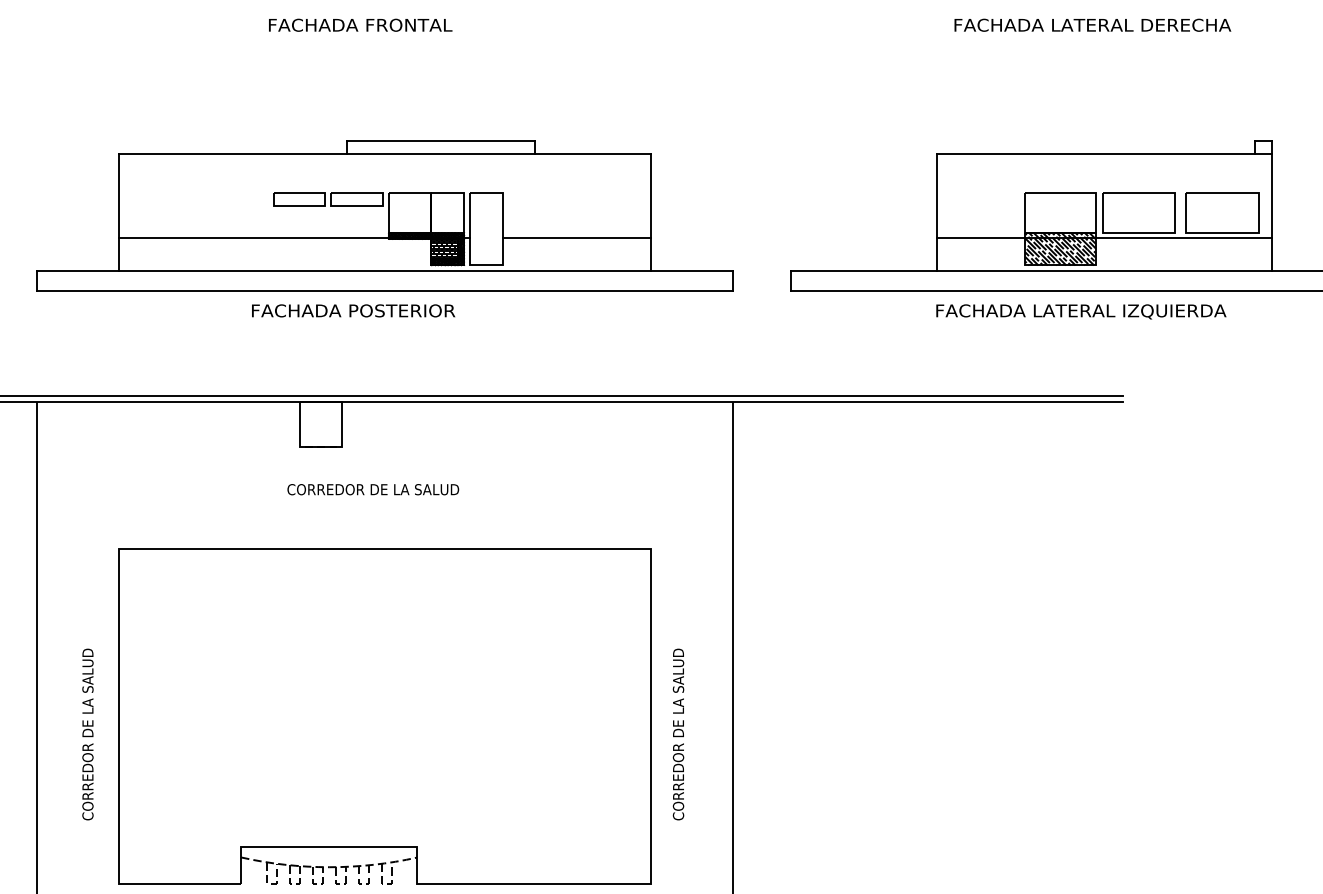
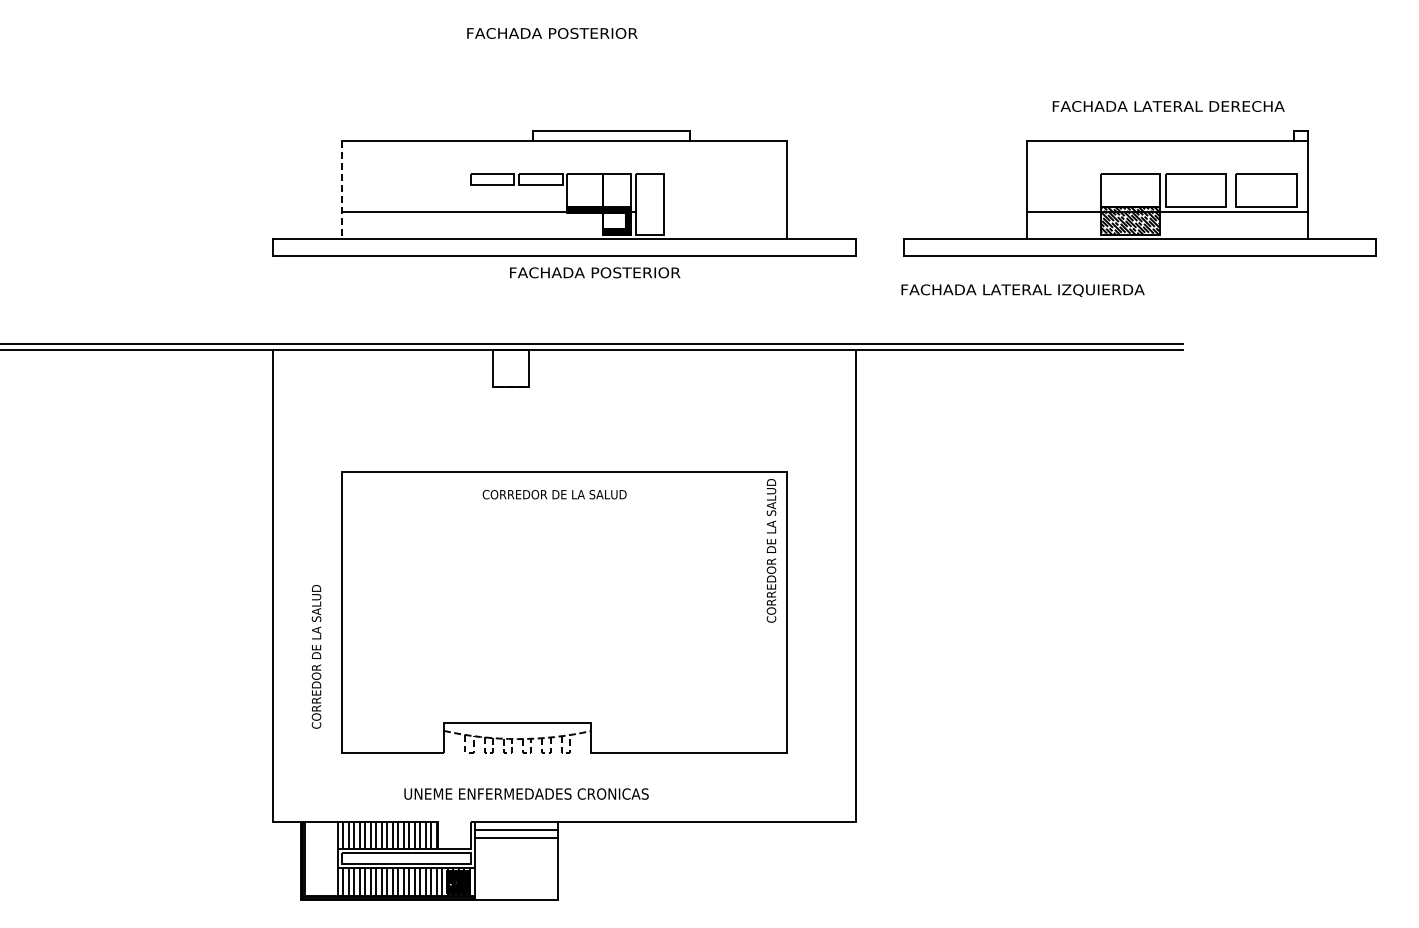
text: (419, 25) -> (593, 33), FACHADA FRONTAL -> FACHADA POSTERIOR
text: (1092, 25) -> (1168, 106), moved
line: (118, 212) -> (341, 190), solid -> dashed
line: (577, 237) -> (725, 211), removed
hatch: (444, 248) -> (614, 220), removed
text: (353, 310) -> (595, 272), moved
text: (1080, 311) -> (1022, 290), moved
text: (373, 489) -> (554, 494), moved
text: (87, 734) -> (316, 656), moved
text: (678, 734) -> (771, 550), moved

